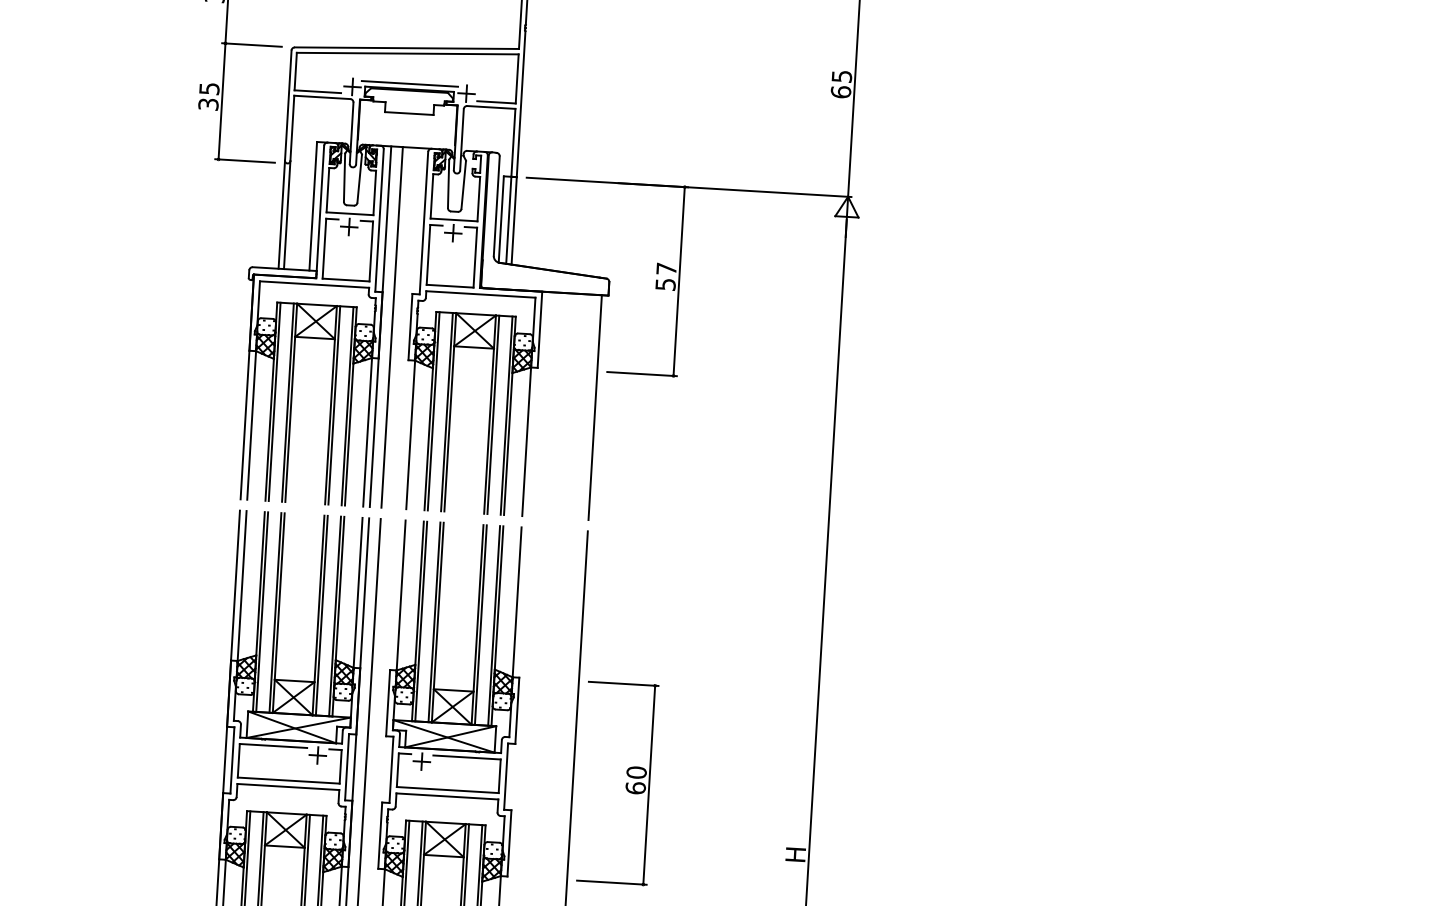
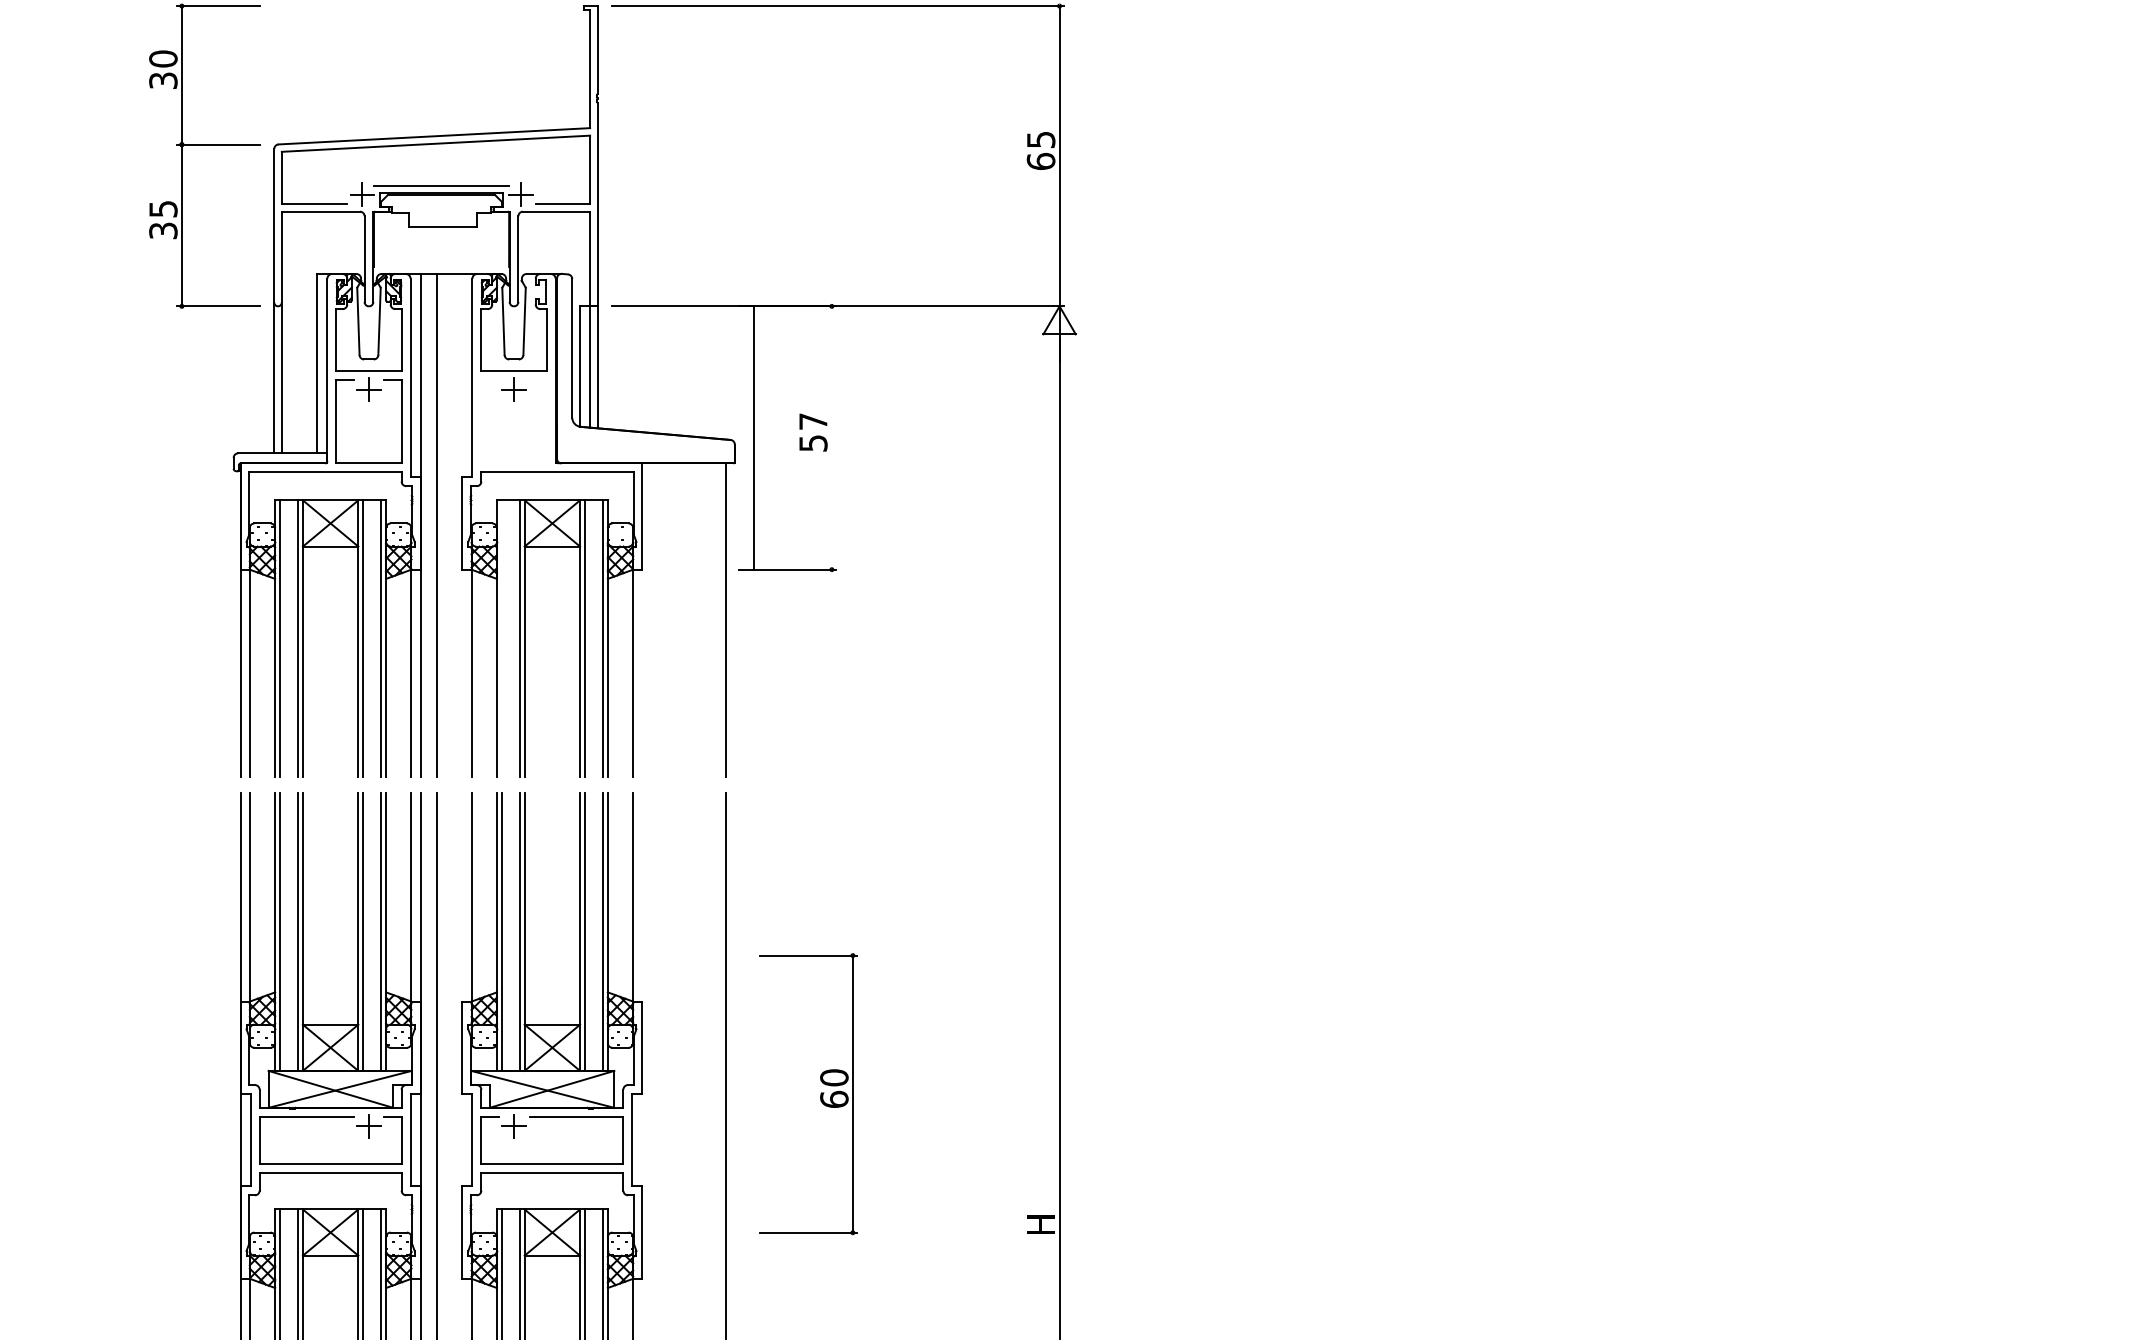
part: (428, 254) -> (481, 421), removed
line: (678, 281) -> (753, 437), moved
line: (433, 411) -> (501, 638), removed
part: (626, 784) -> (820, 1094), moved

